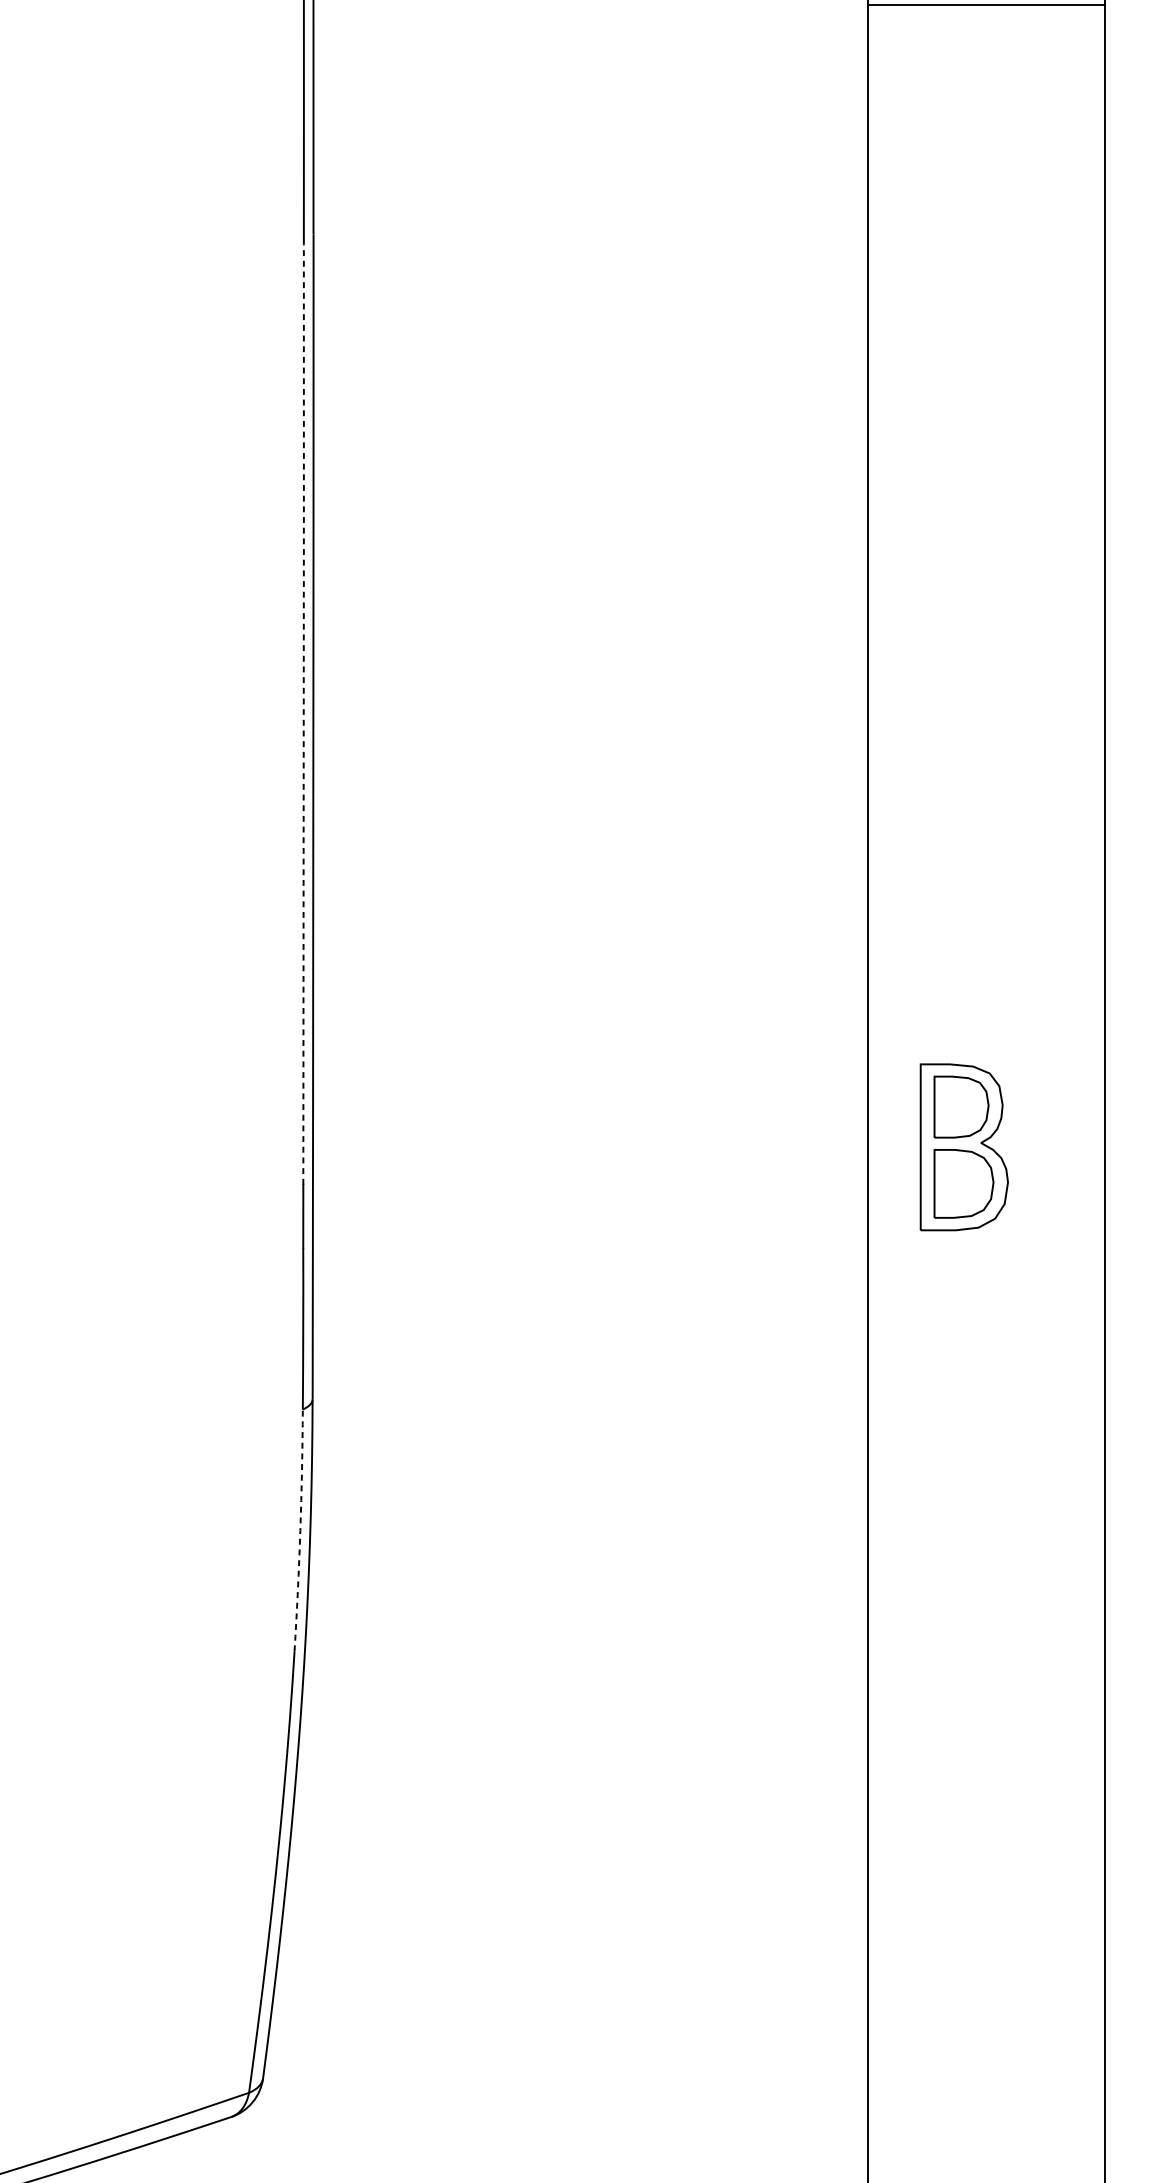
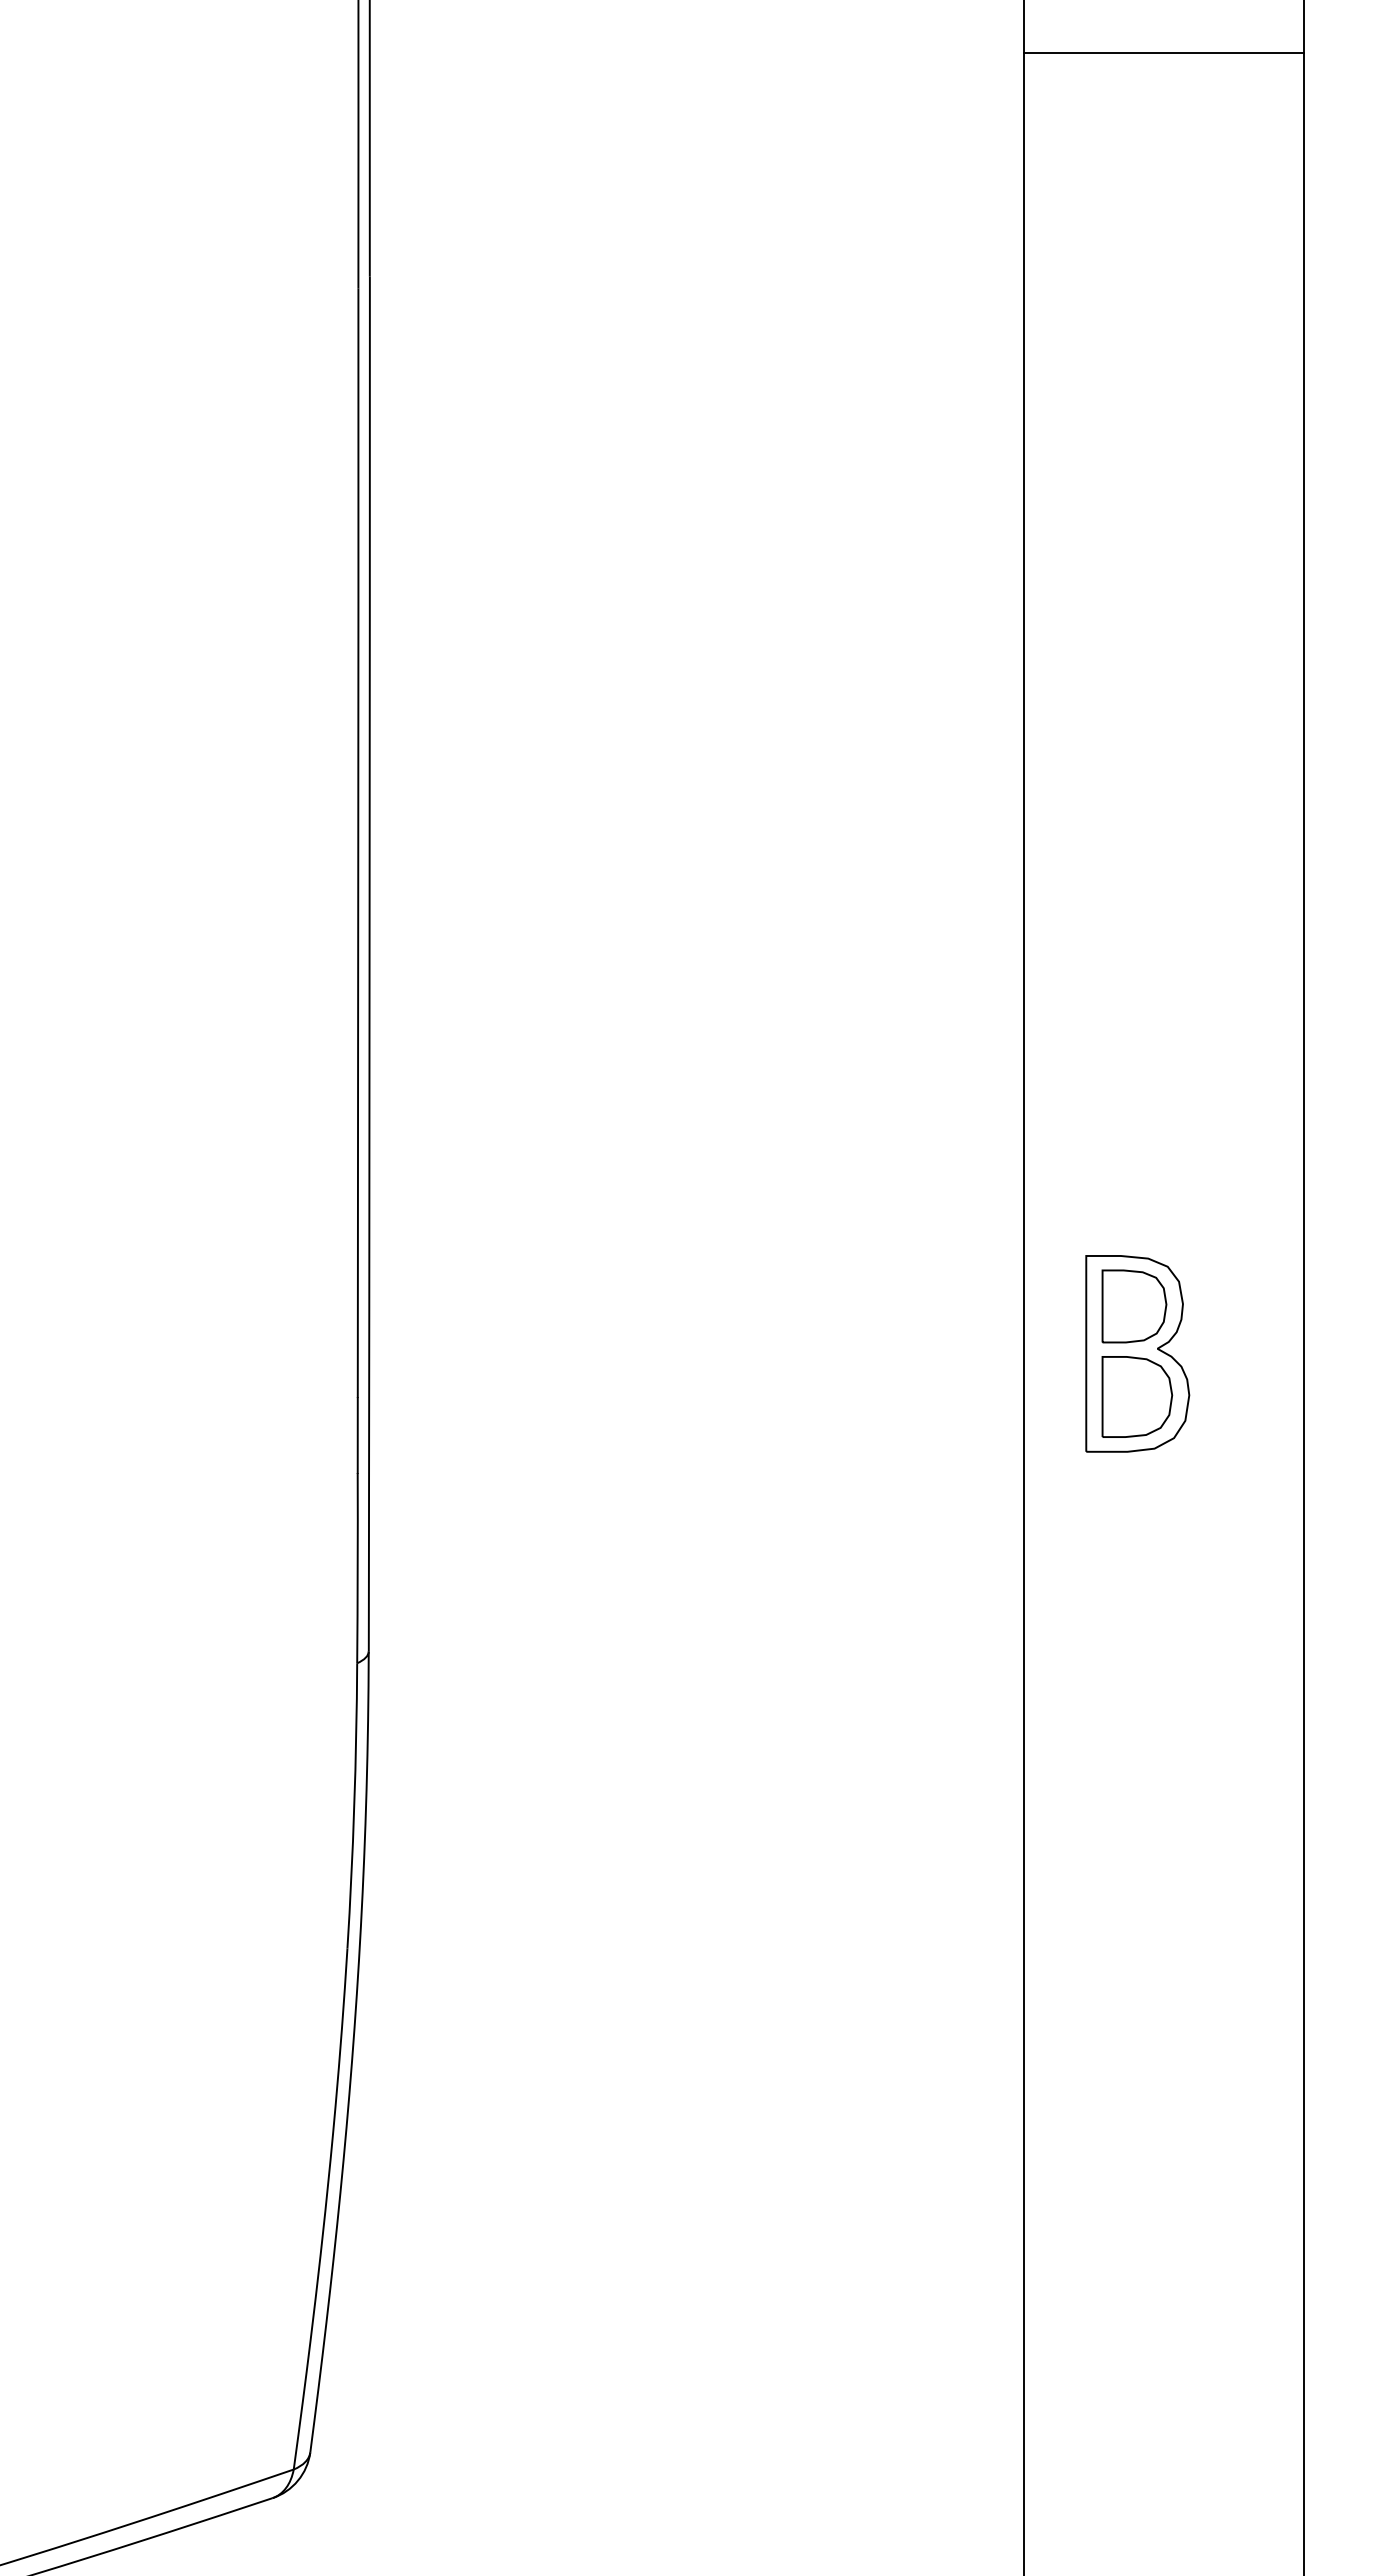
line: (986, 5) -> (1163, 53), moved
line: (303, 713) -> (358, 842), dashed -> solid
arc: (300, 1530) -> (354, 1805), dashed -> solid

